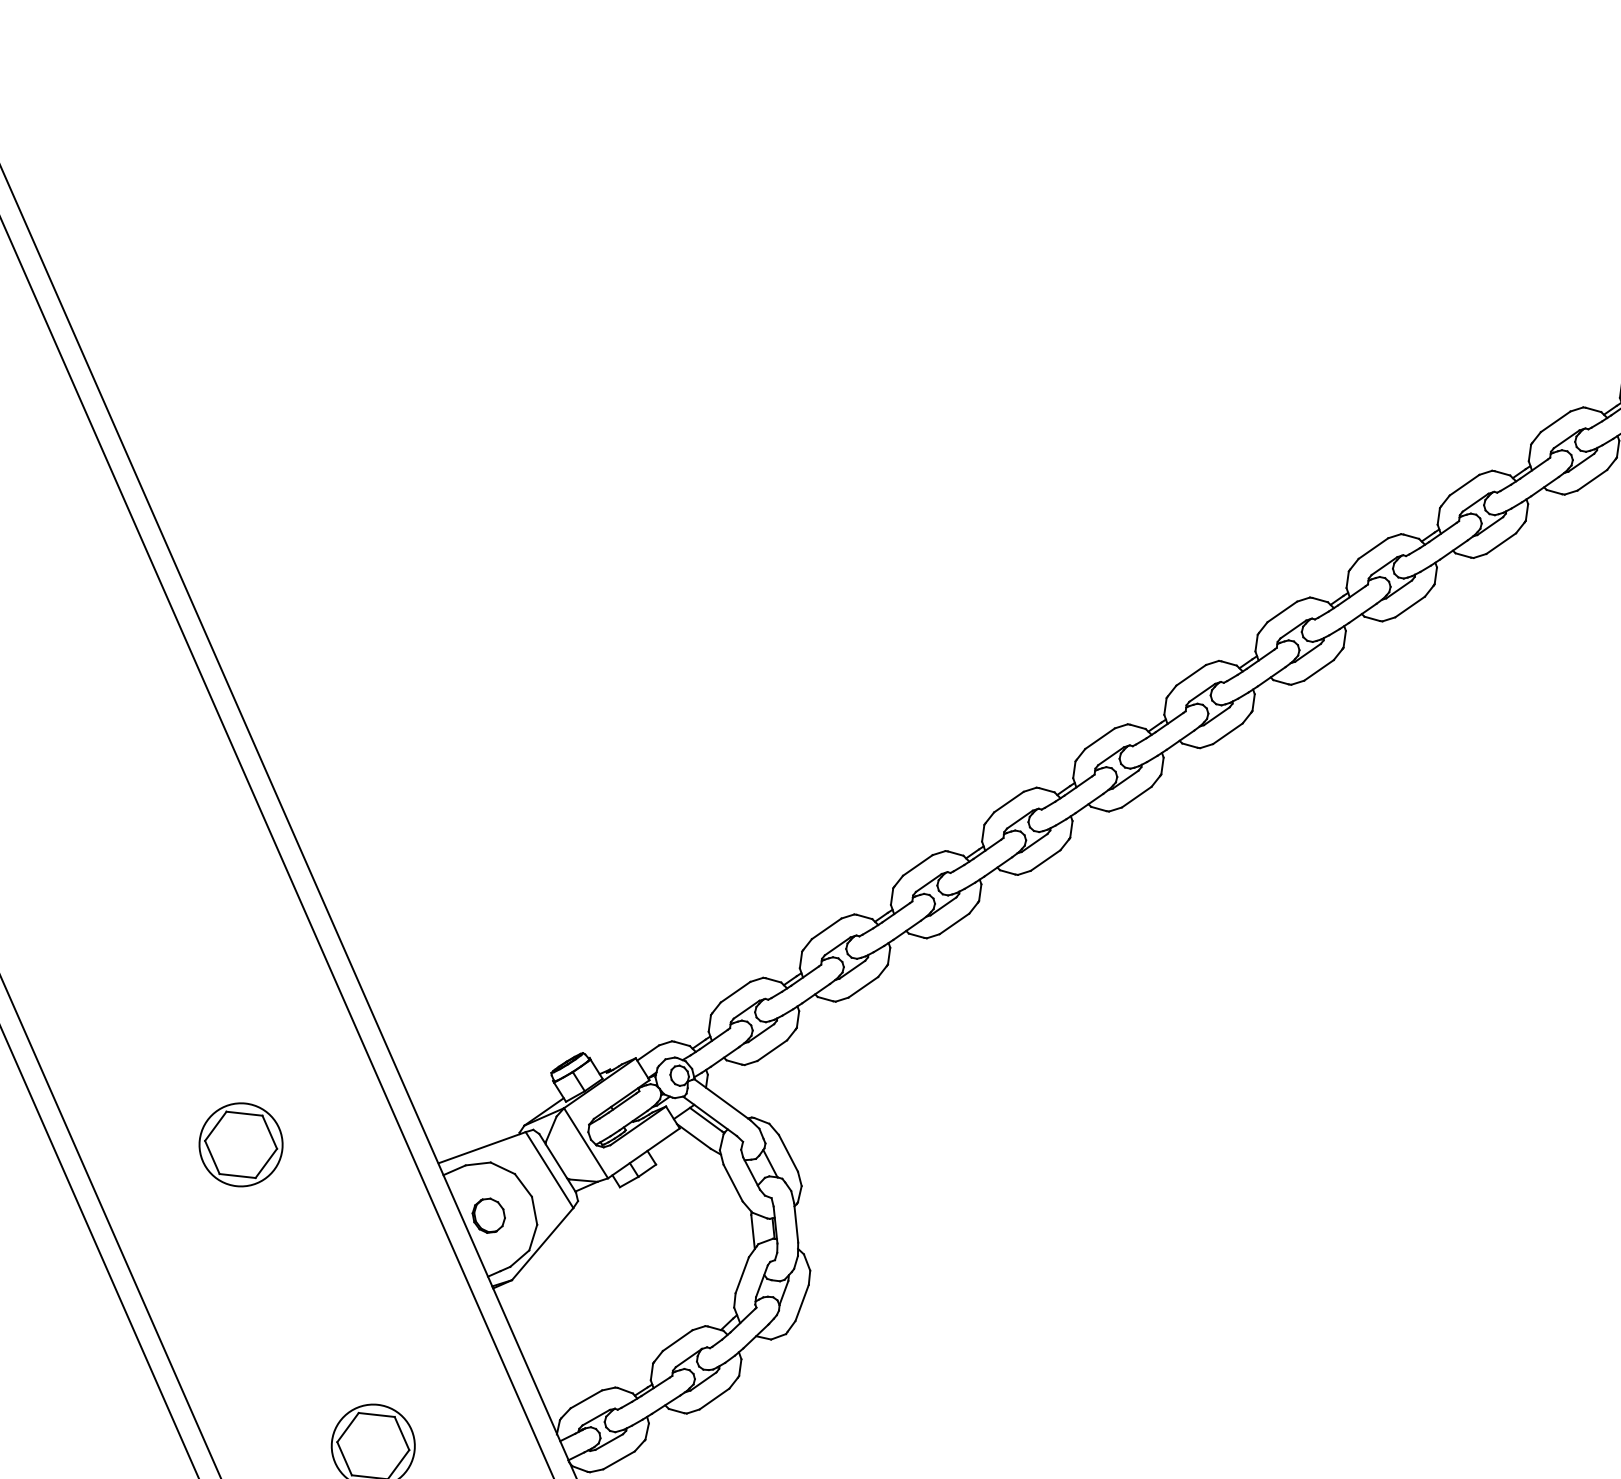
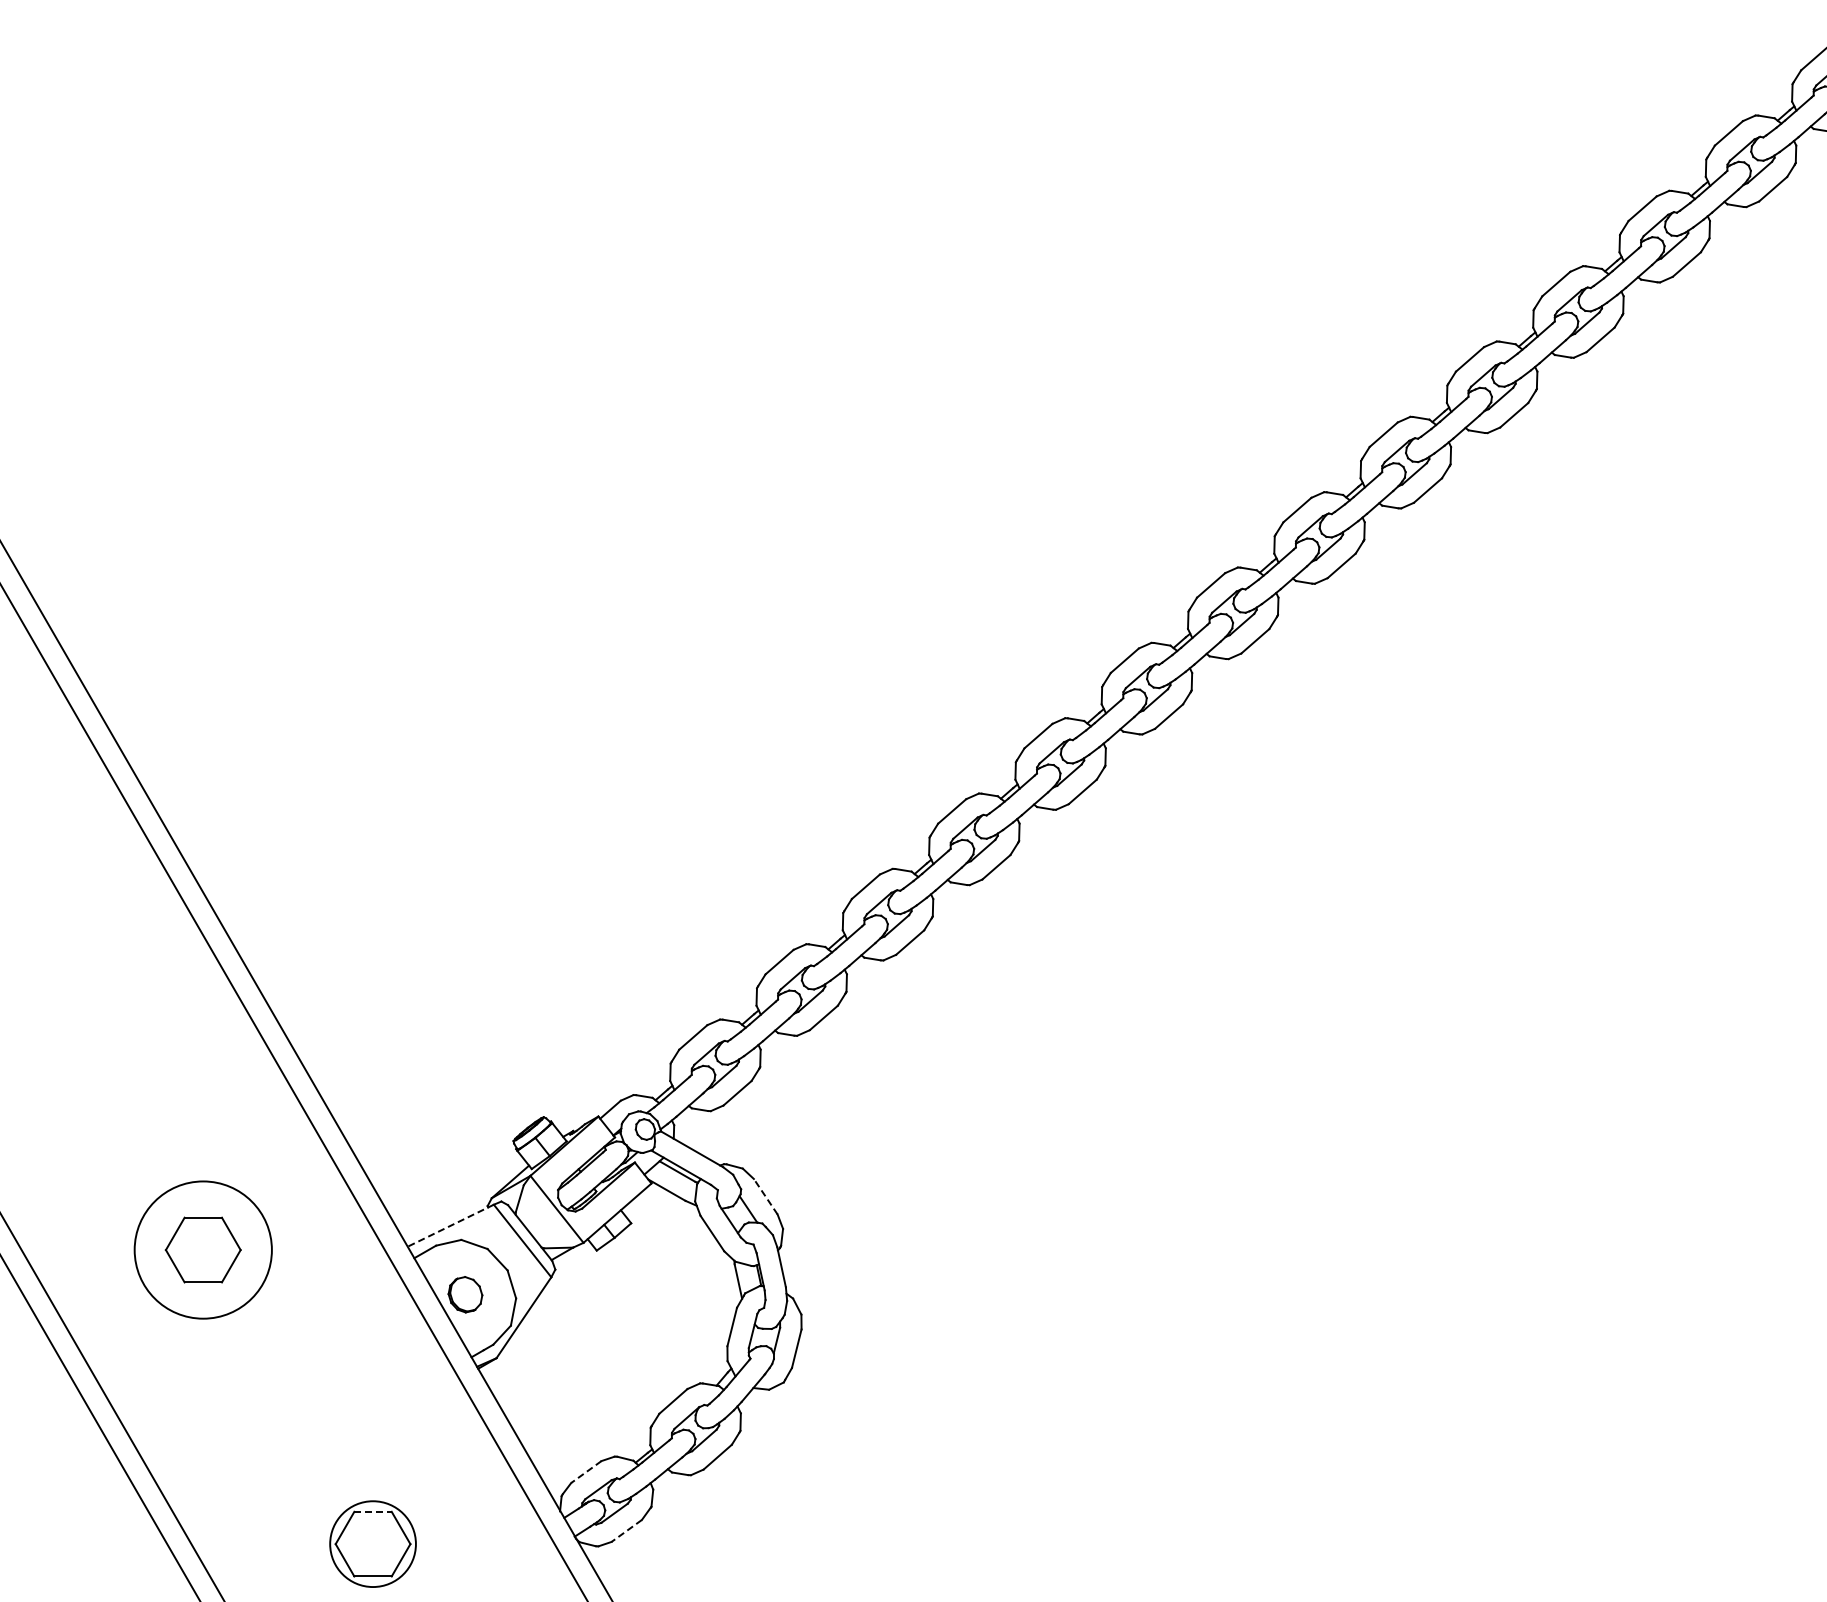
circle: (241, 1144) -> (203, 1249), size x1.6
line: (481, 1147) -> (450, 1225), solid -> dashed
line: (788, 1153) -> (765, 1196), solid -> dashed
line: (586, 1399) -> (586, 1472), solid -> dashed
line: (377, 1414) -> (373, 1511), solid -> dashed
line: (618, 1459) -> (626, 1530), solid -> dashed

